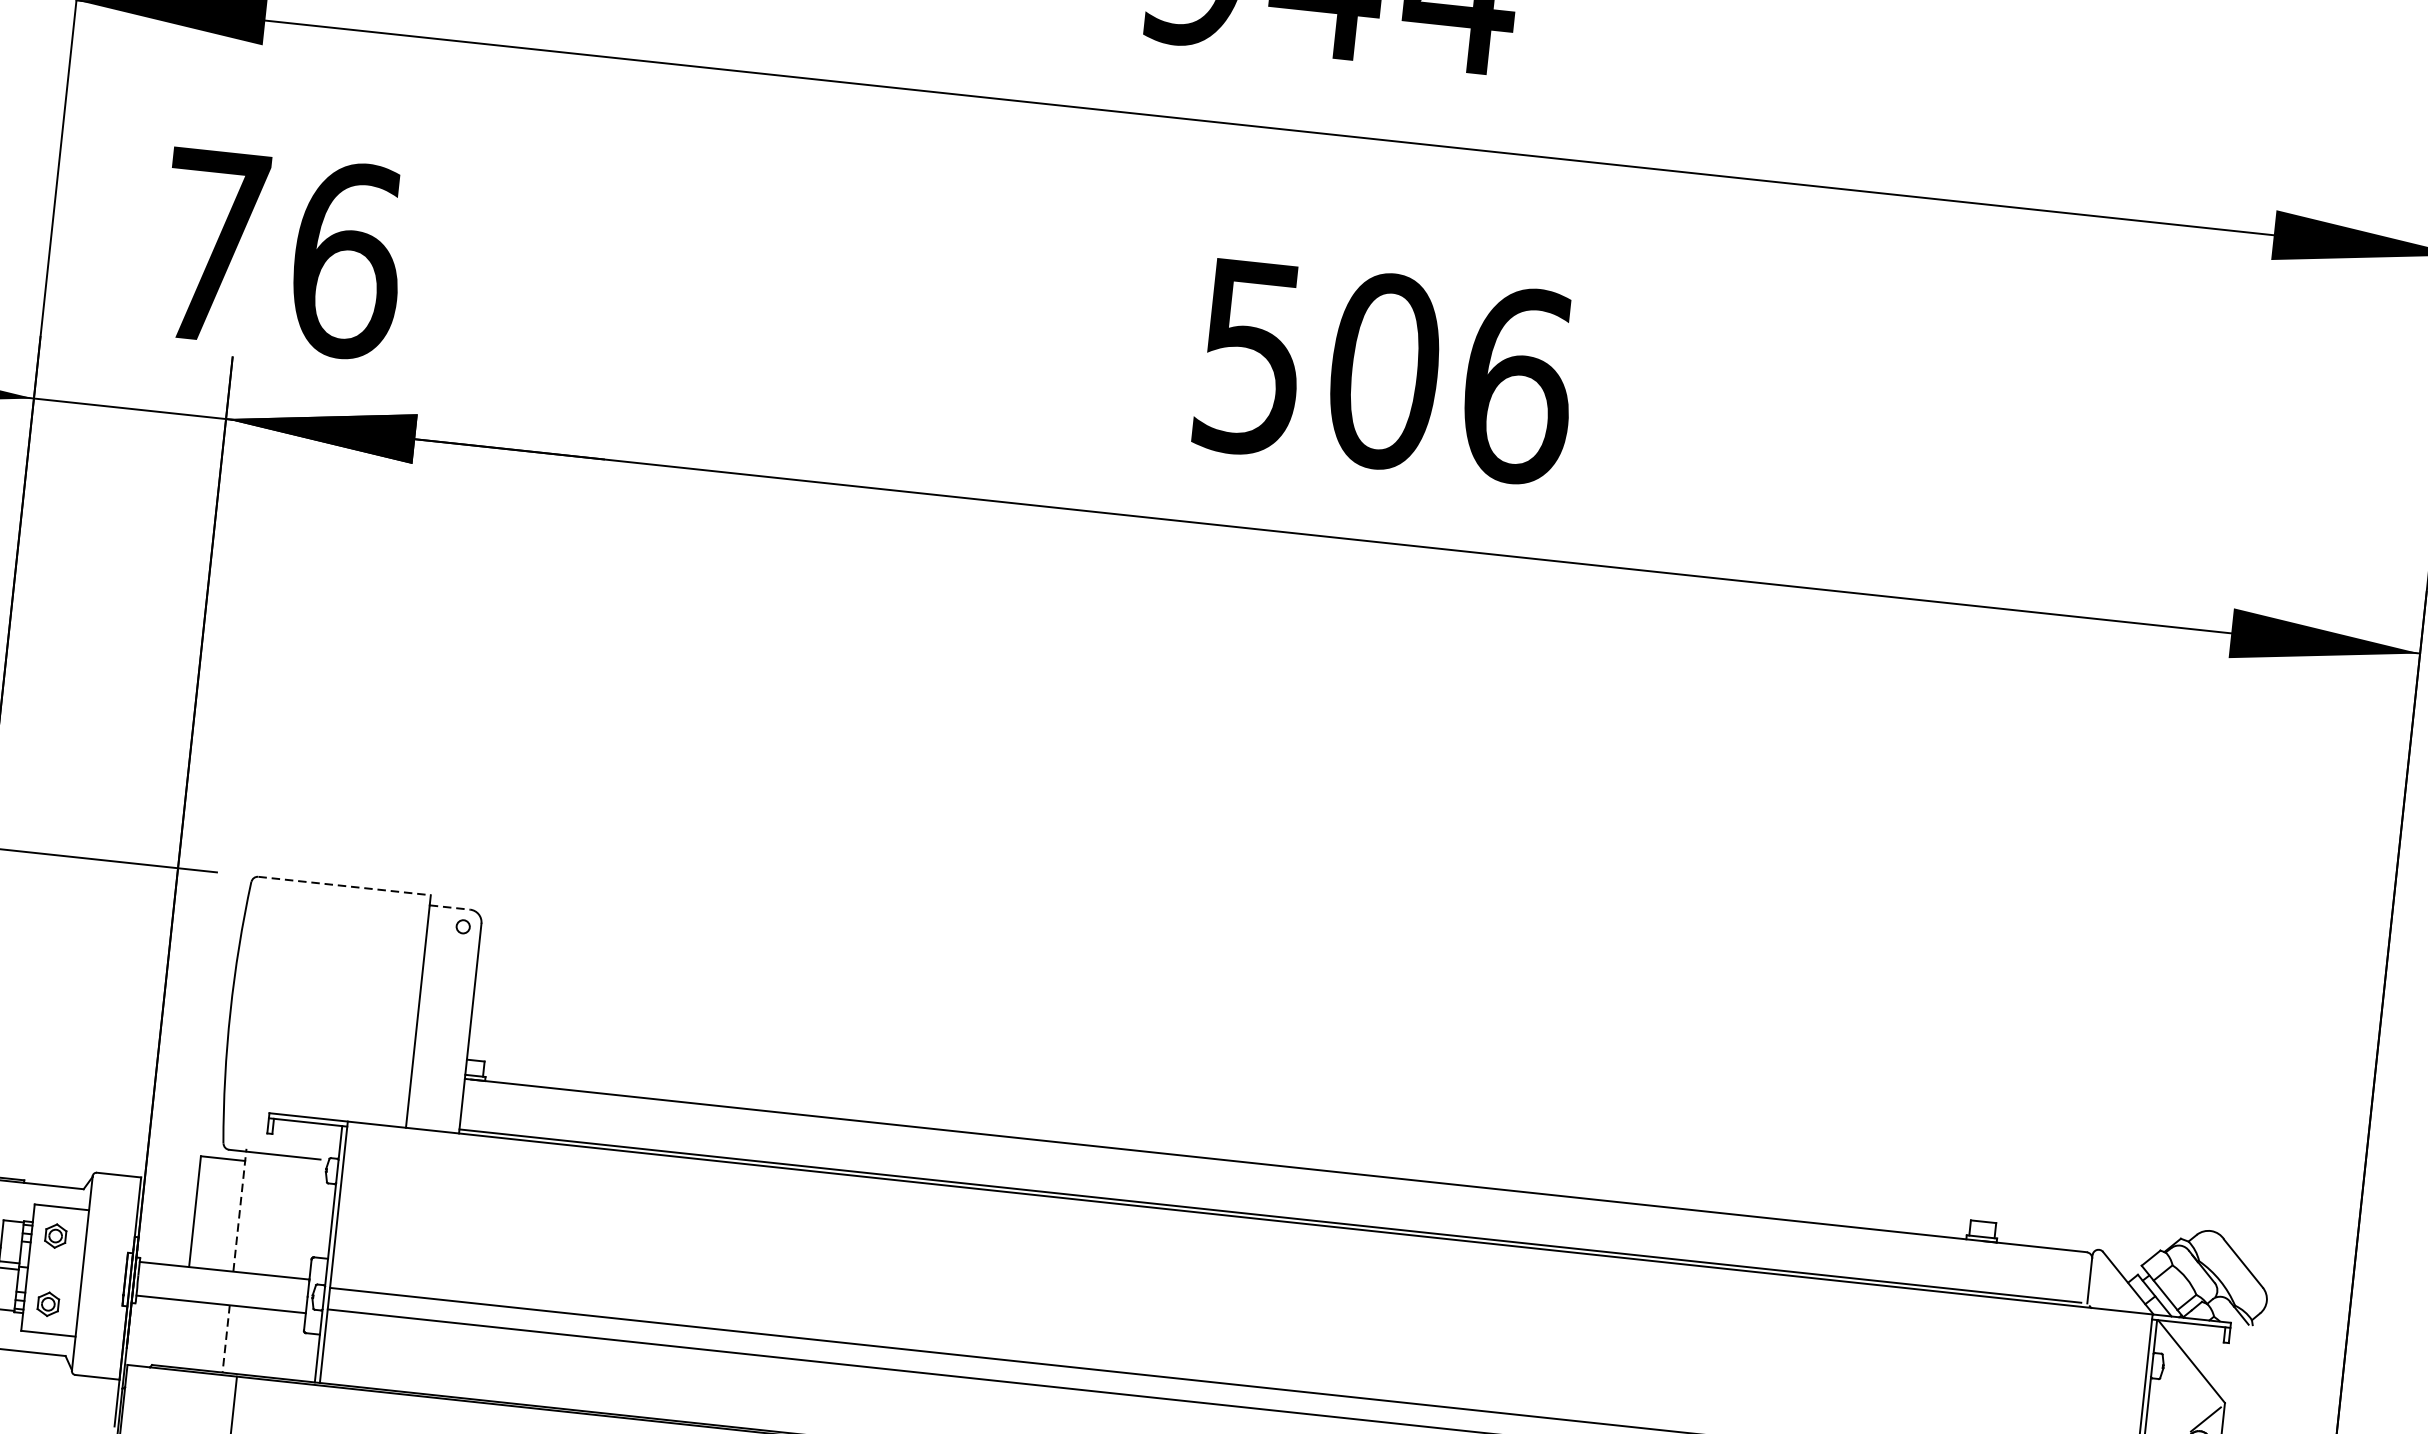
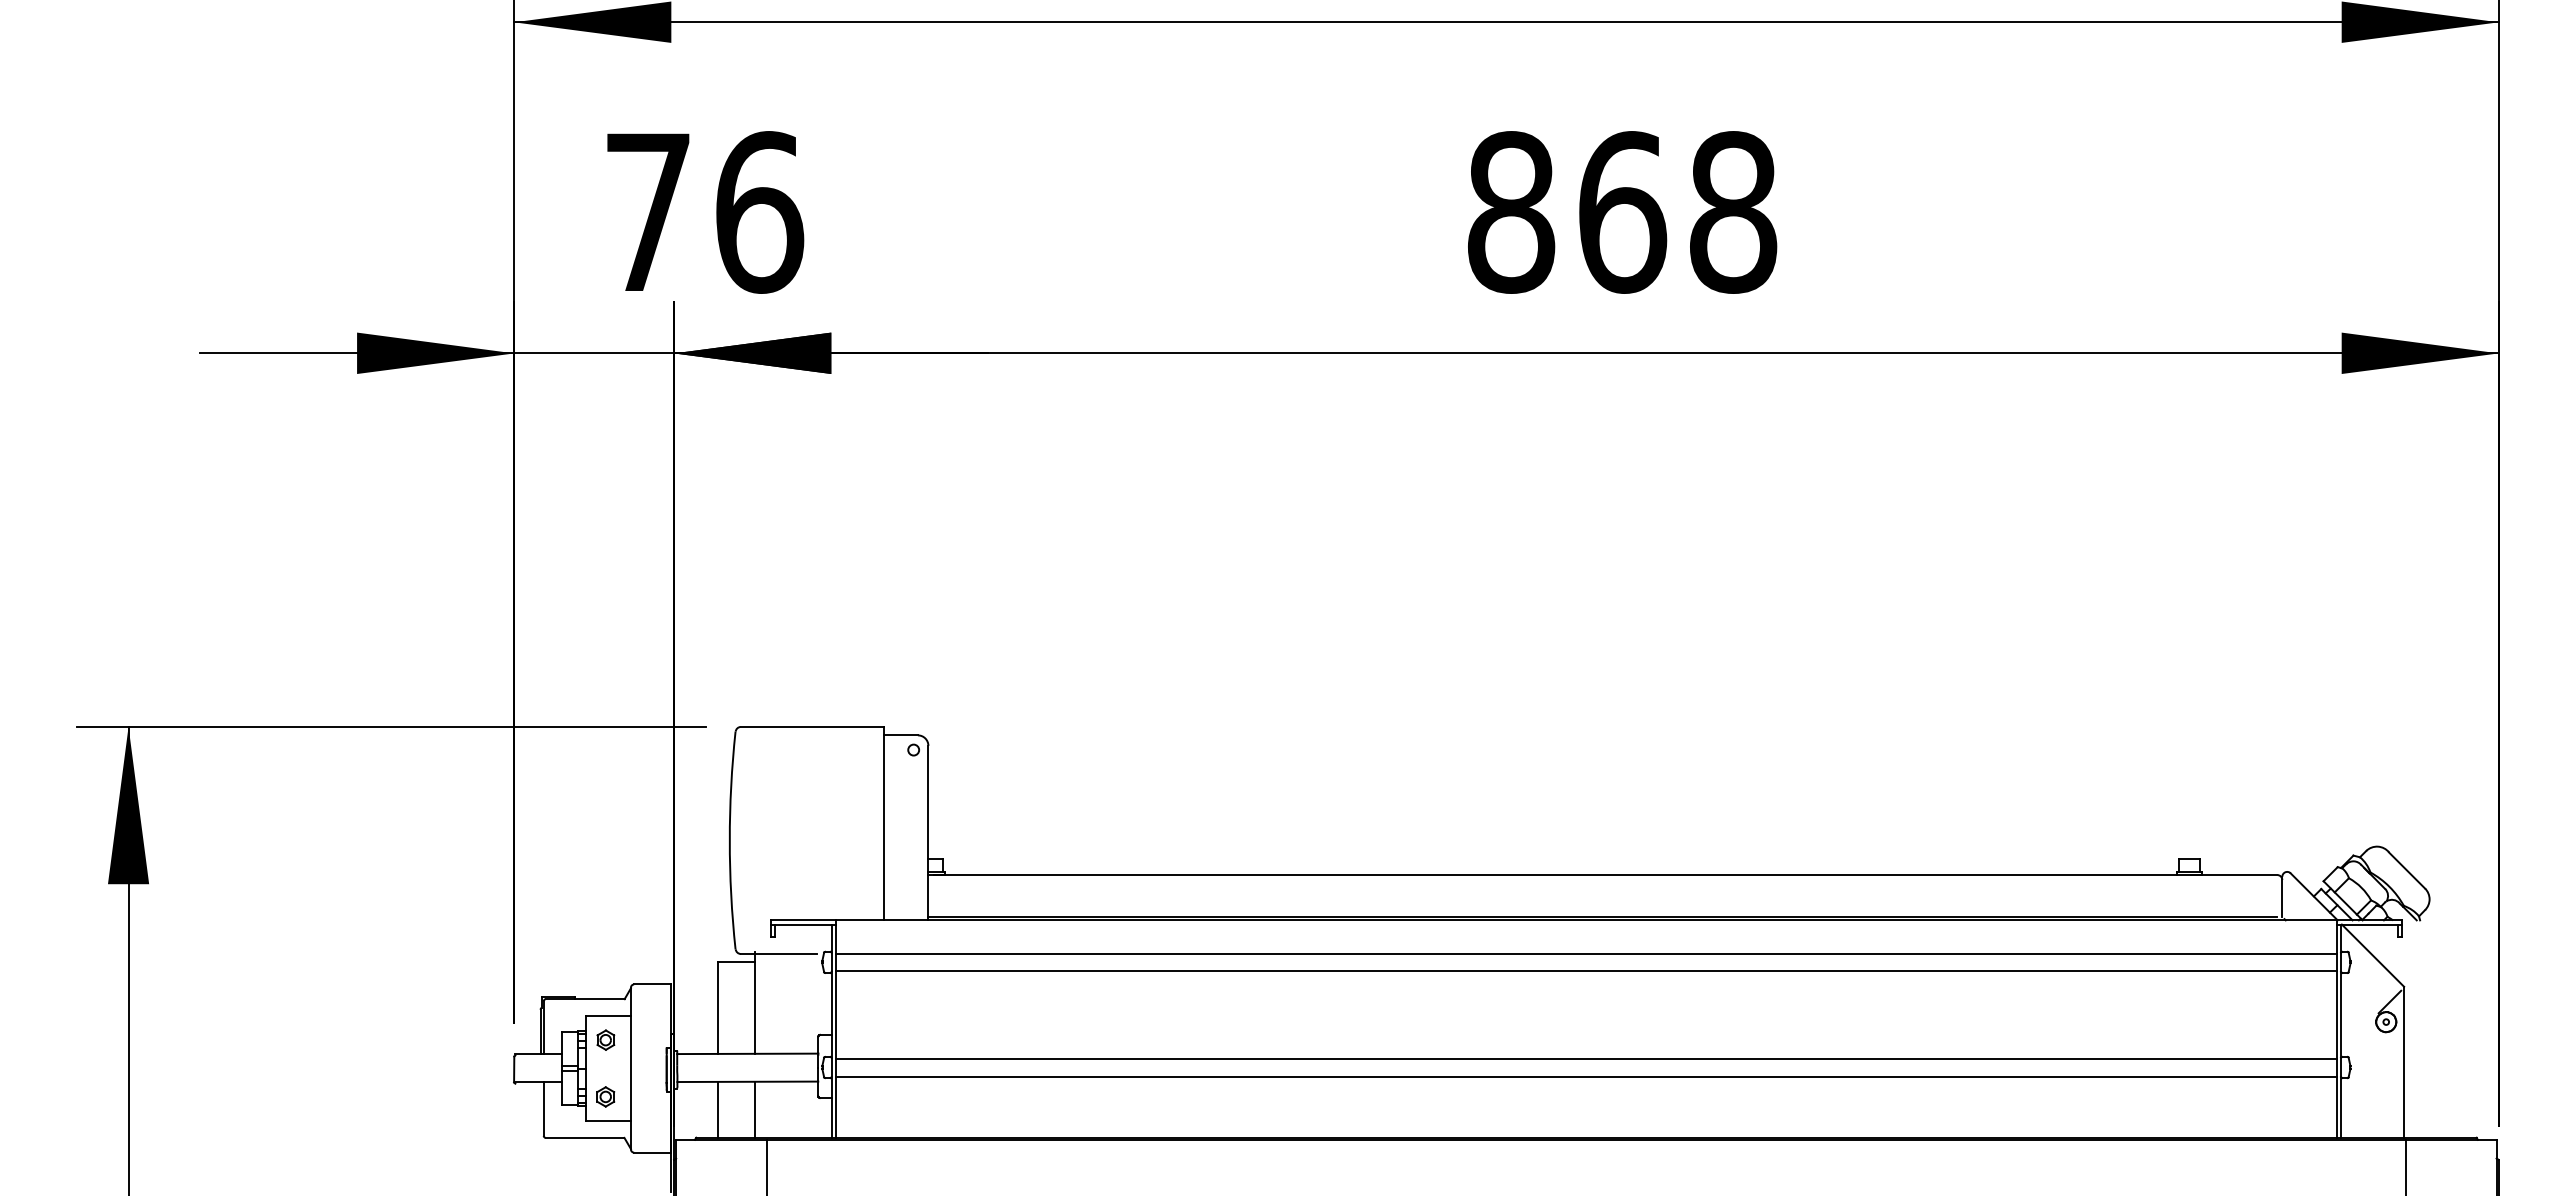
text: (1385, 371) -> (1623, 212), 506 -> 868
line: (344, 885) -> (812, 726), dashed -> solid
line: (450, 907) -> (901, 735), dashed -> solid
line: (240, 1210) -> (755, 1002), dashed -> solid
line: (1244, 1257) -> (1585, 953), added
line: (1242, 1279) -> (1585, 971), added
line: (182, 1333) -> (718, 1109), added
line: (226, 1339) -> (755, 1110), dashed -> solid

